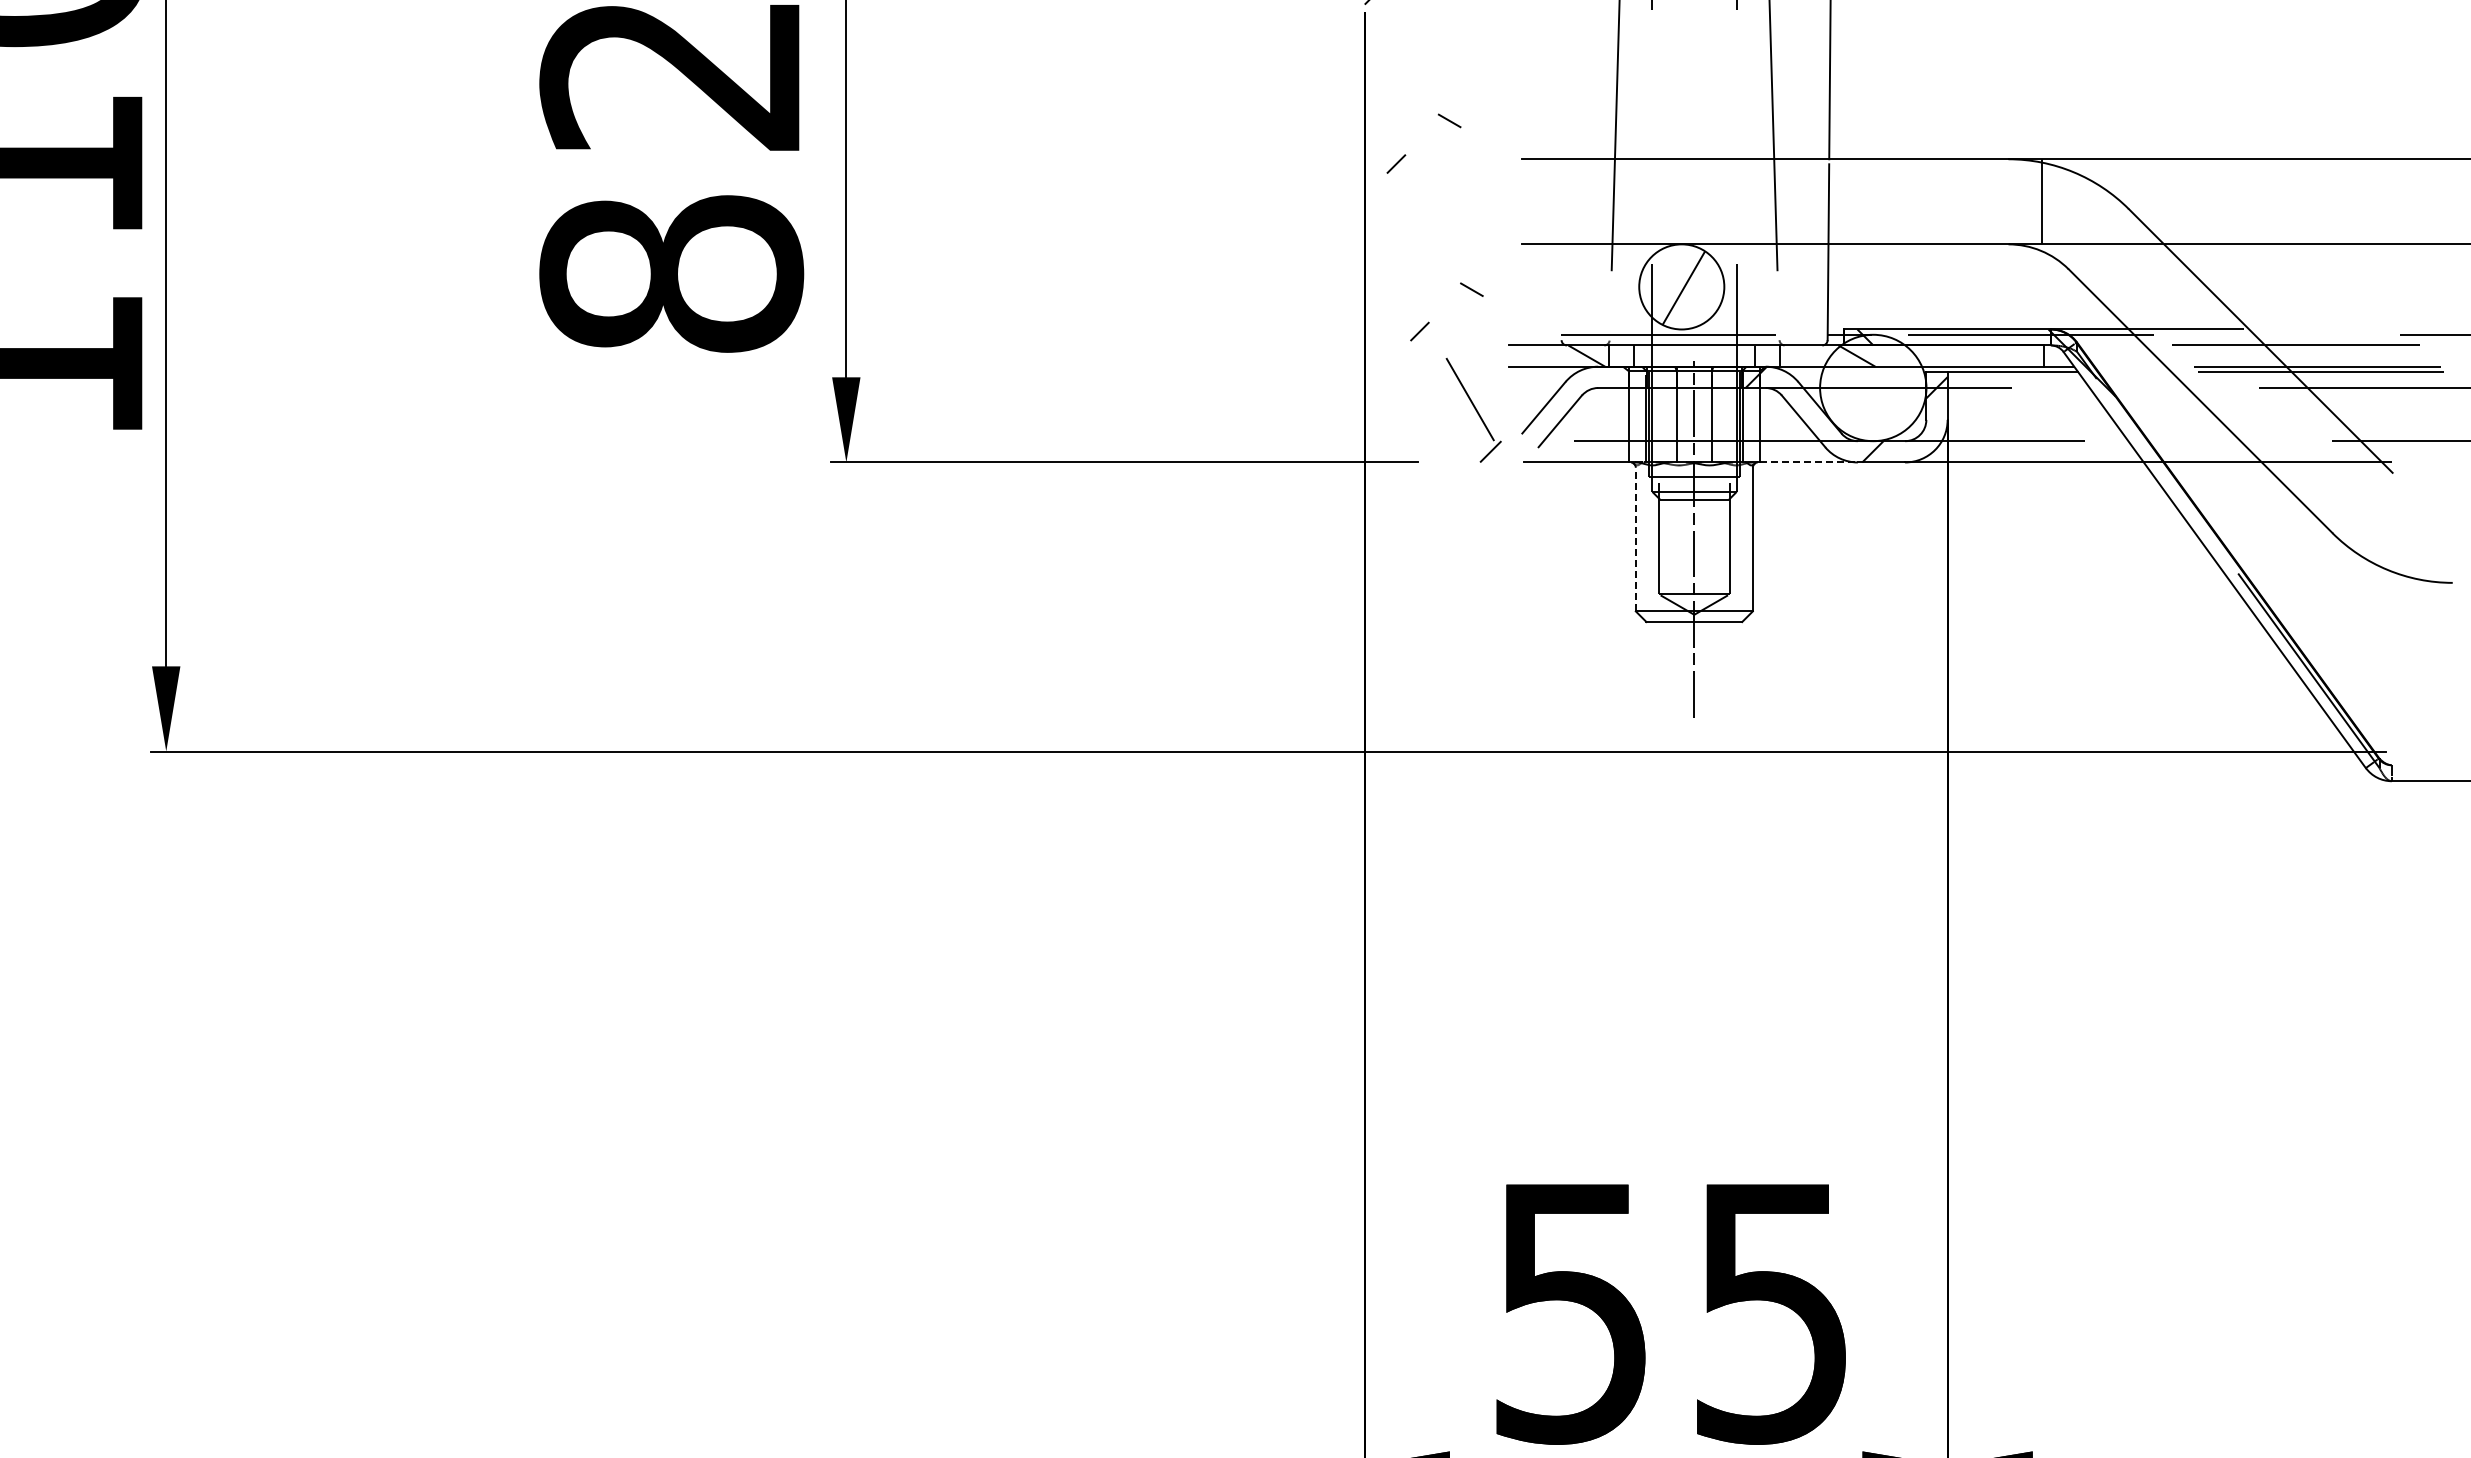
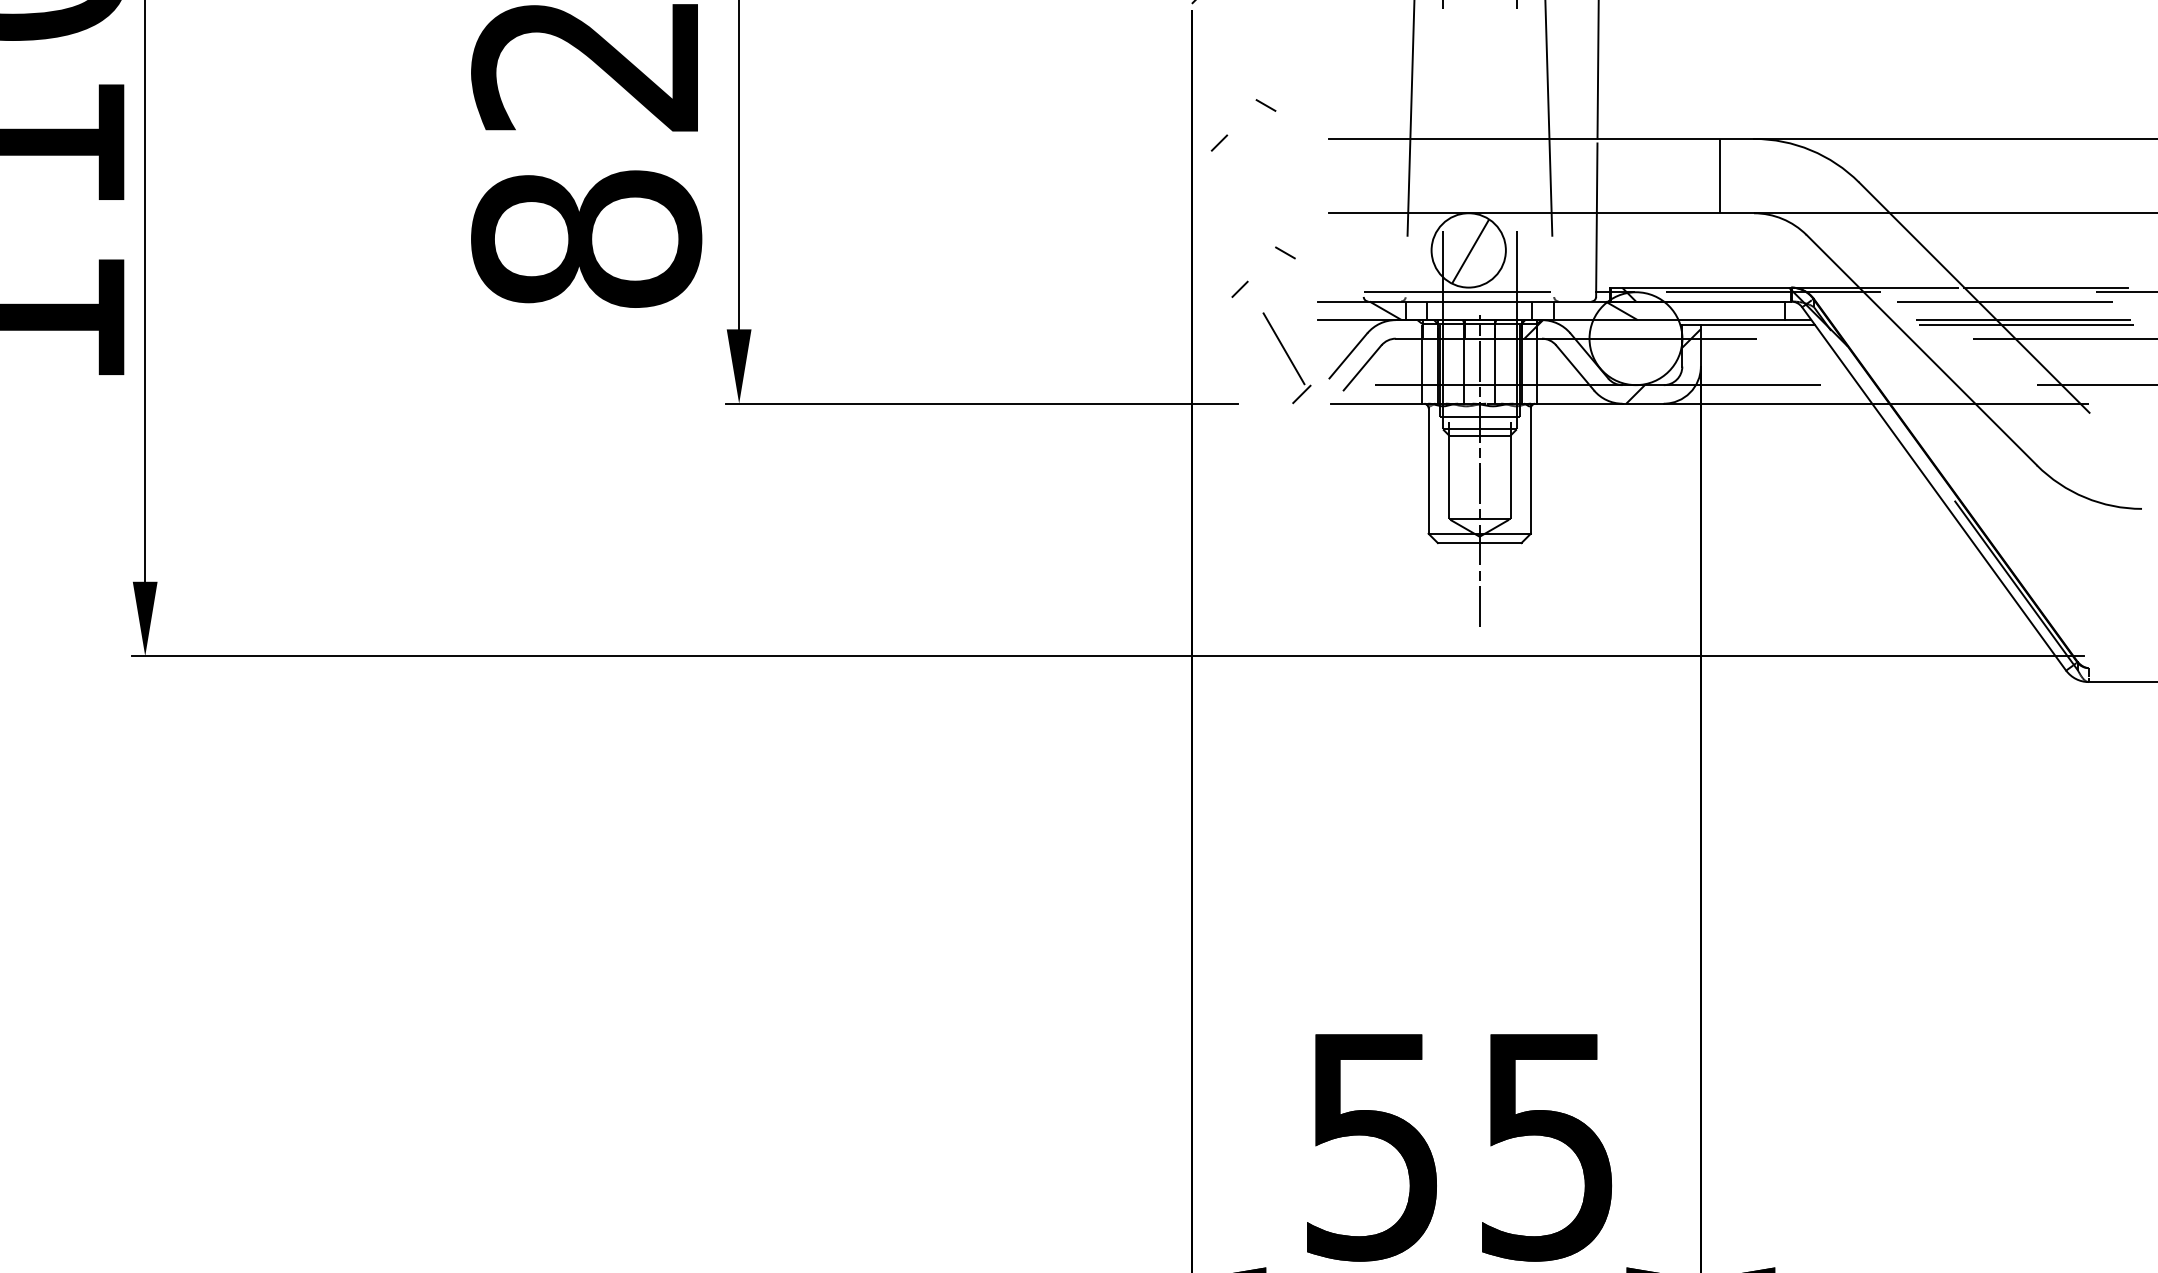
line: (2042, 201) -> (1720, 175), moved
line: (2343, 329) -> (2046, 287), added
line: (1809, 462) -> (1580, 403), dashed -> solid
line: (1635, 539) -> (1428, 471), dashed -> solid

